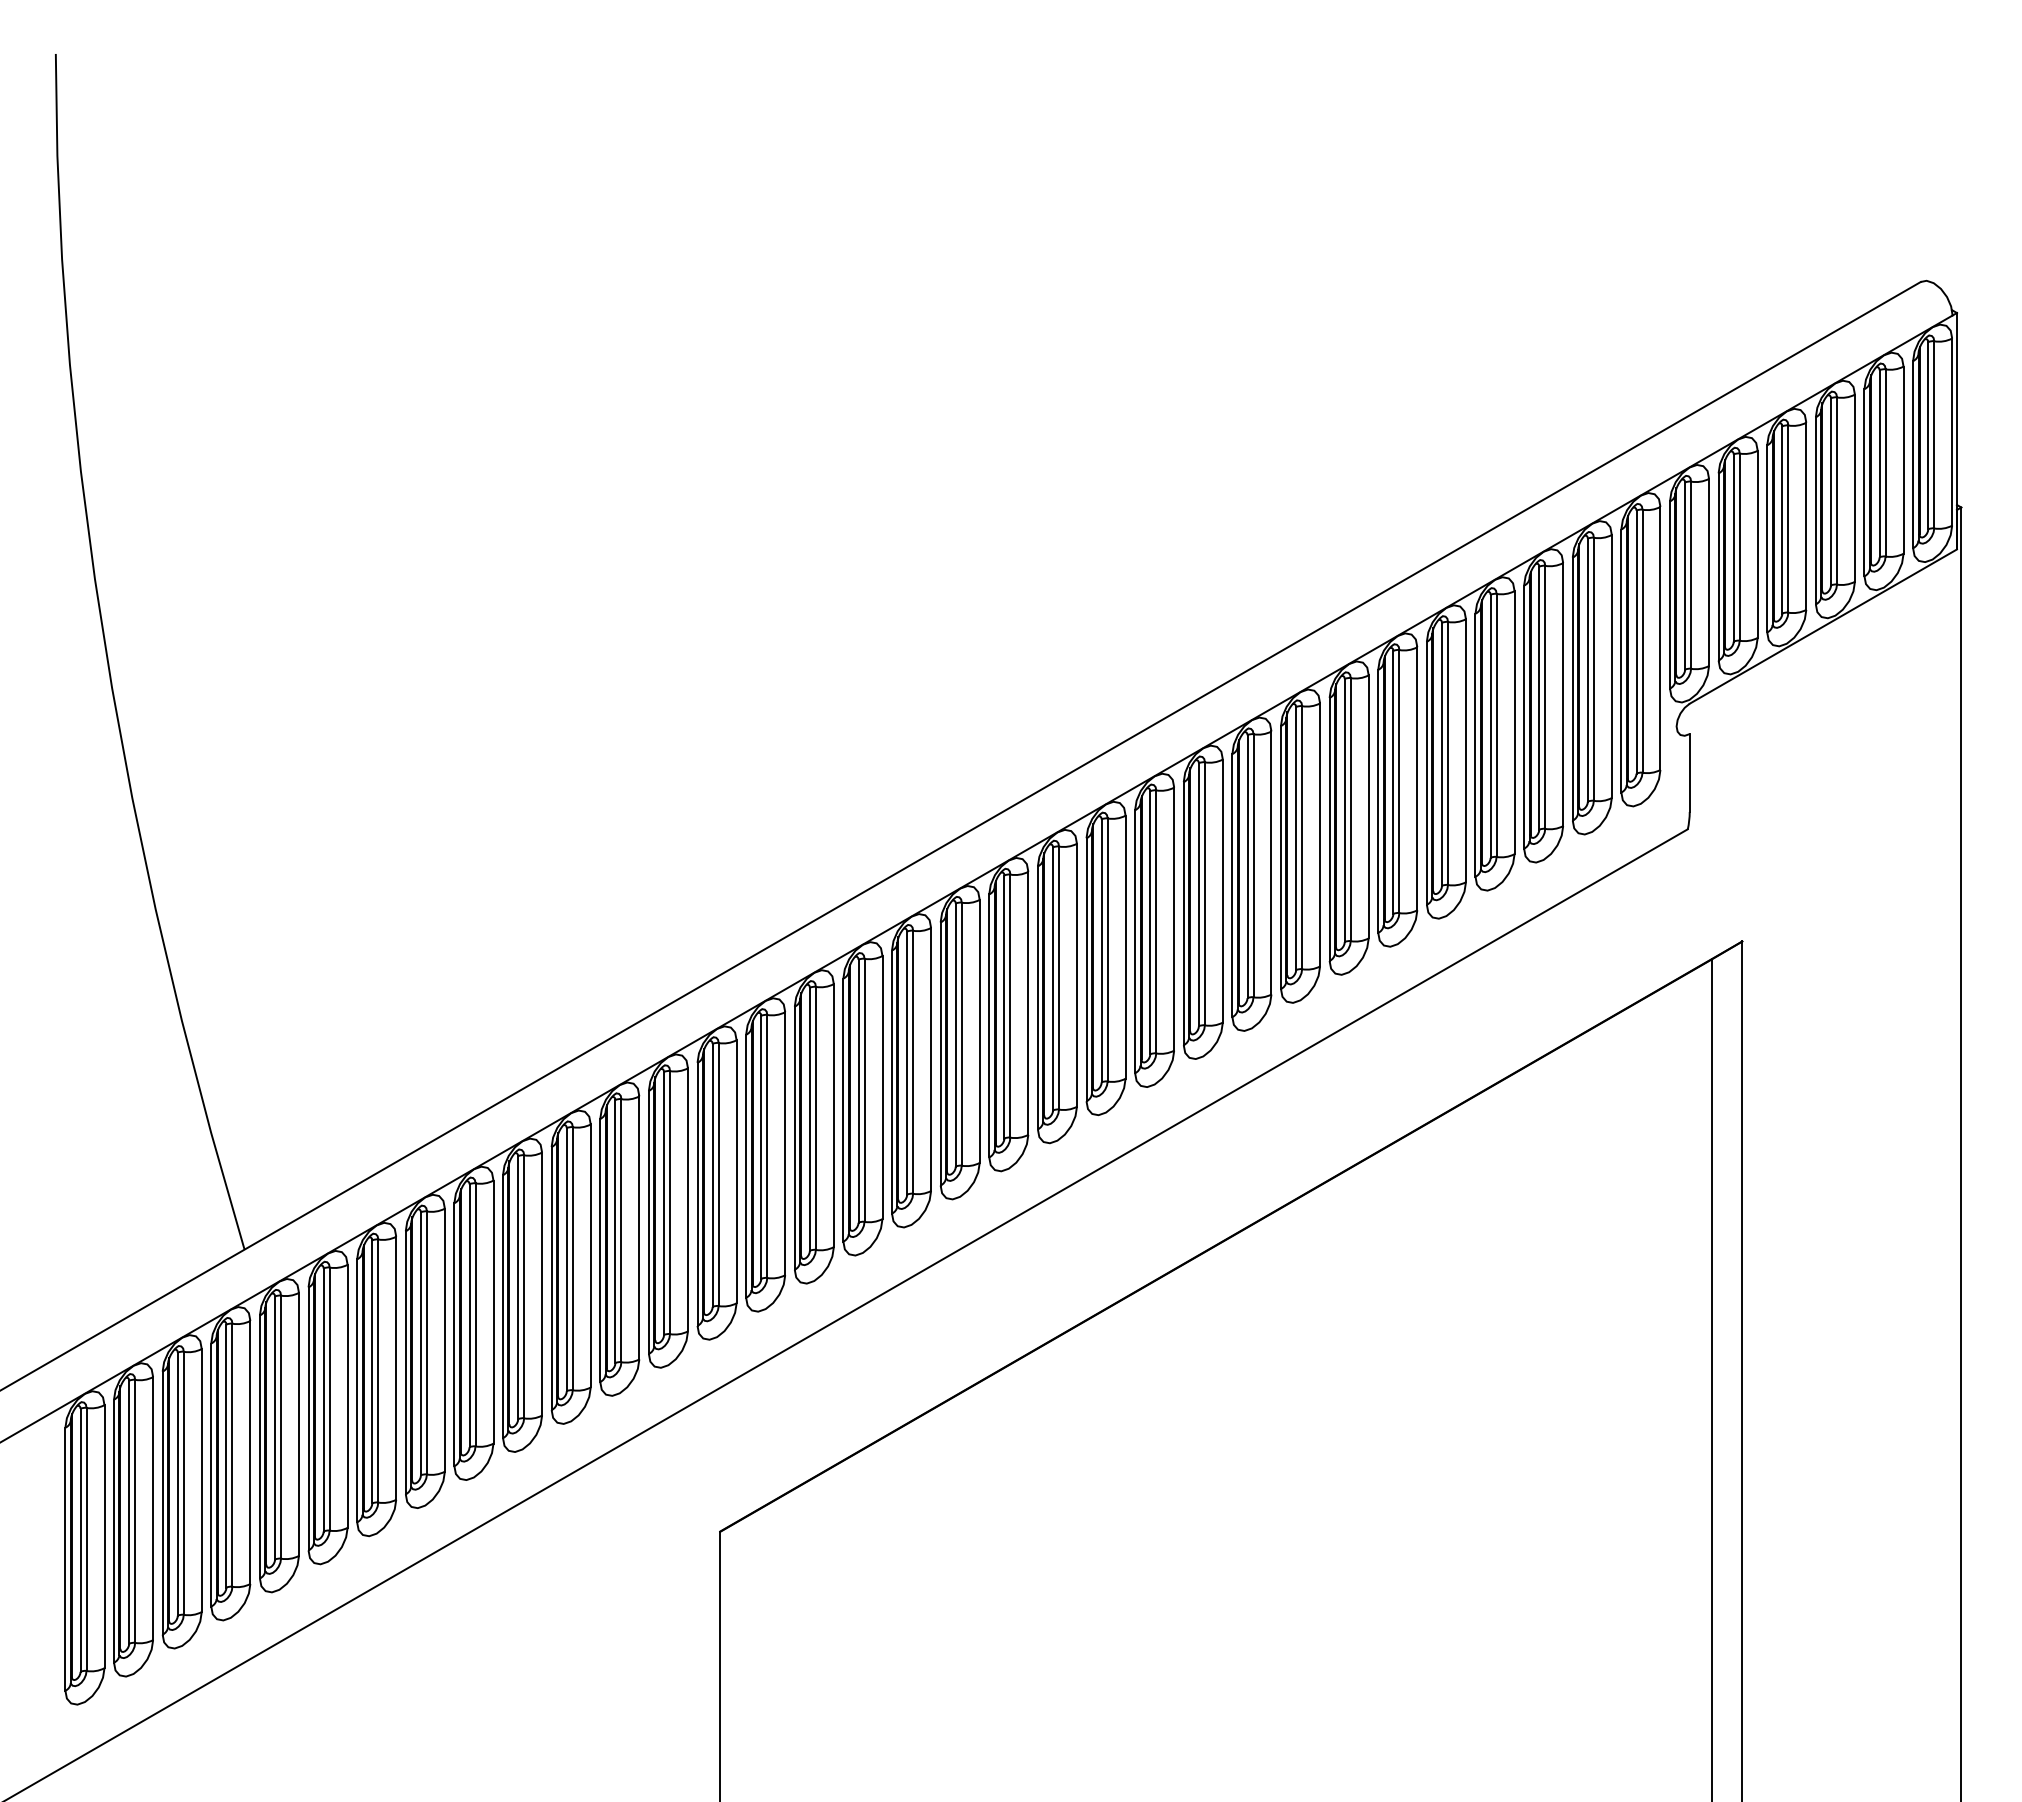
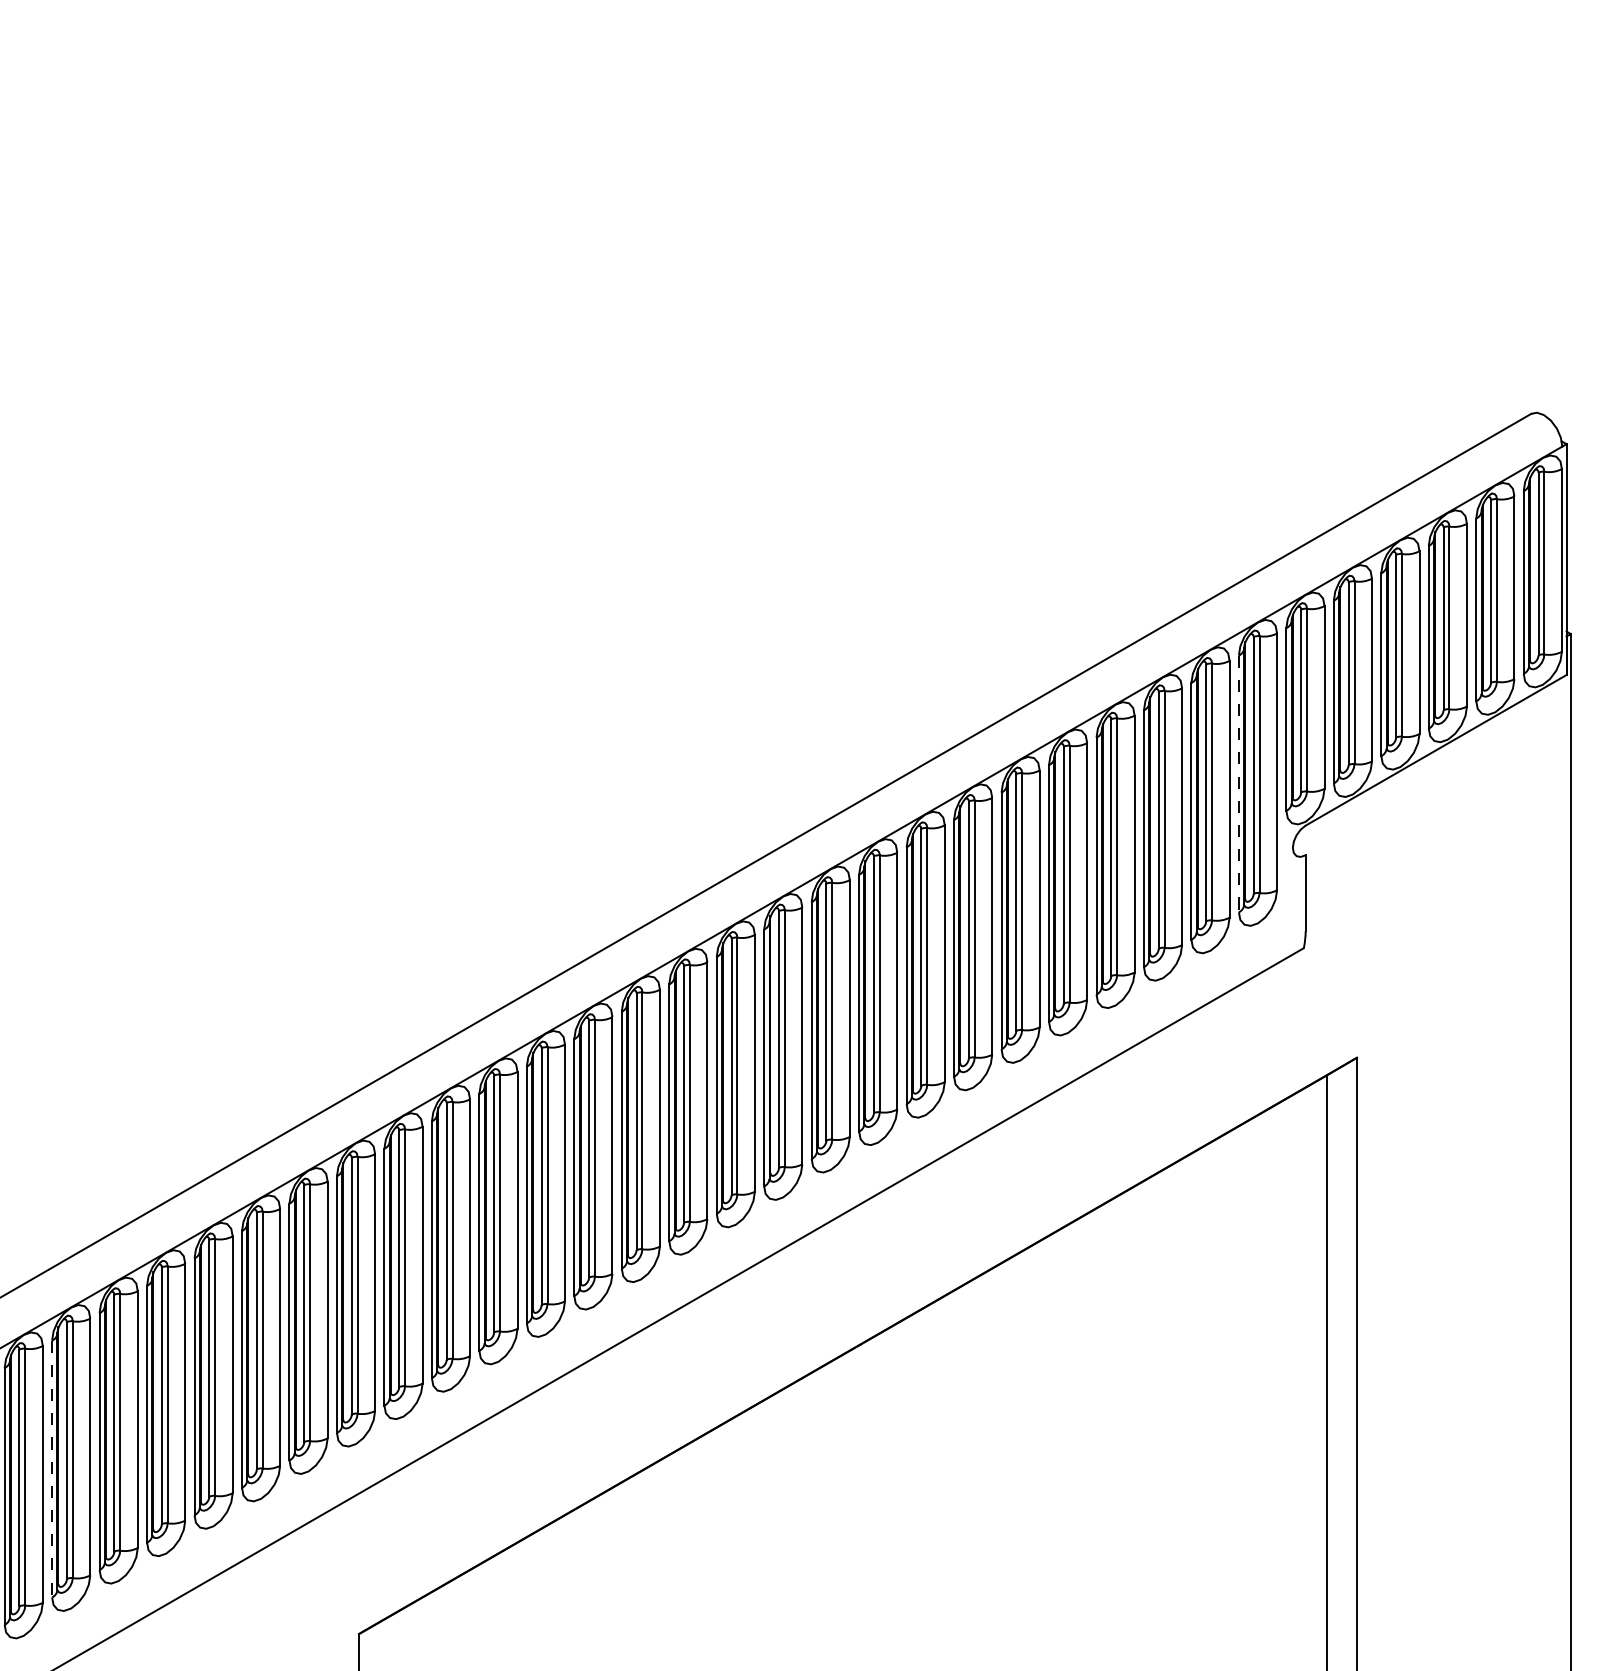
line: (1621, 661) -> (1239, 784), solid -> dashed
line: (405, 1362) -> (51, 1468), solid -> dashed

